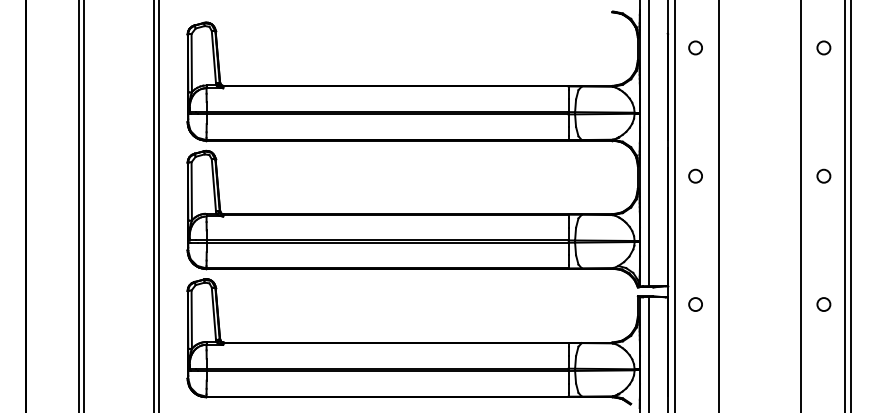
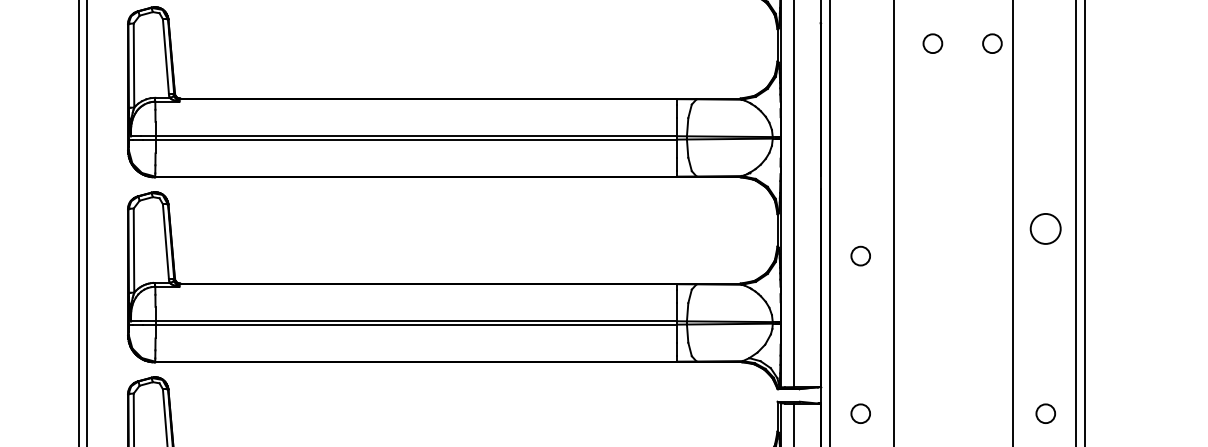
circle: (695, 47) -> (932, 43), moved
circle: (823, 47) -> (991, 43), moved
circle: (695, 175) -> (860, 255), moved
circle: (823, 175) -> (1045, 227), size x1.6

